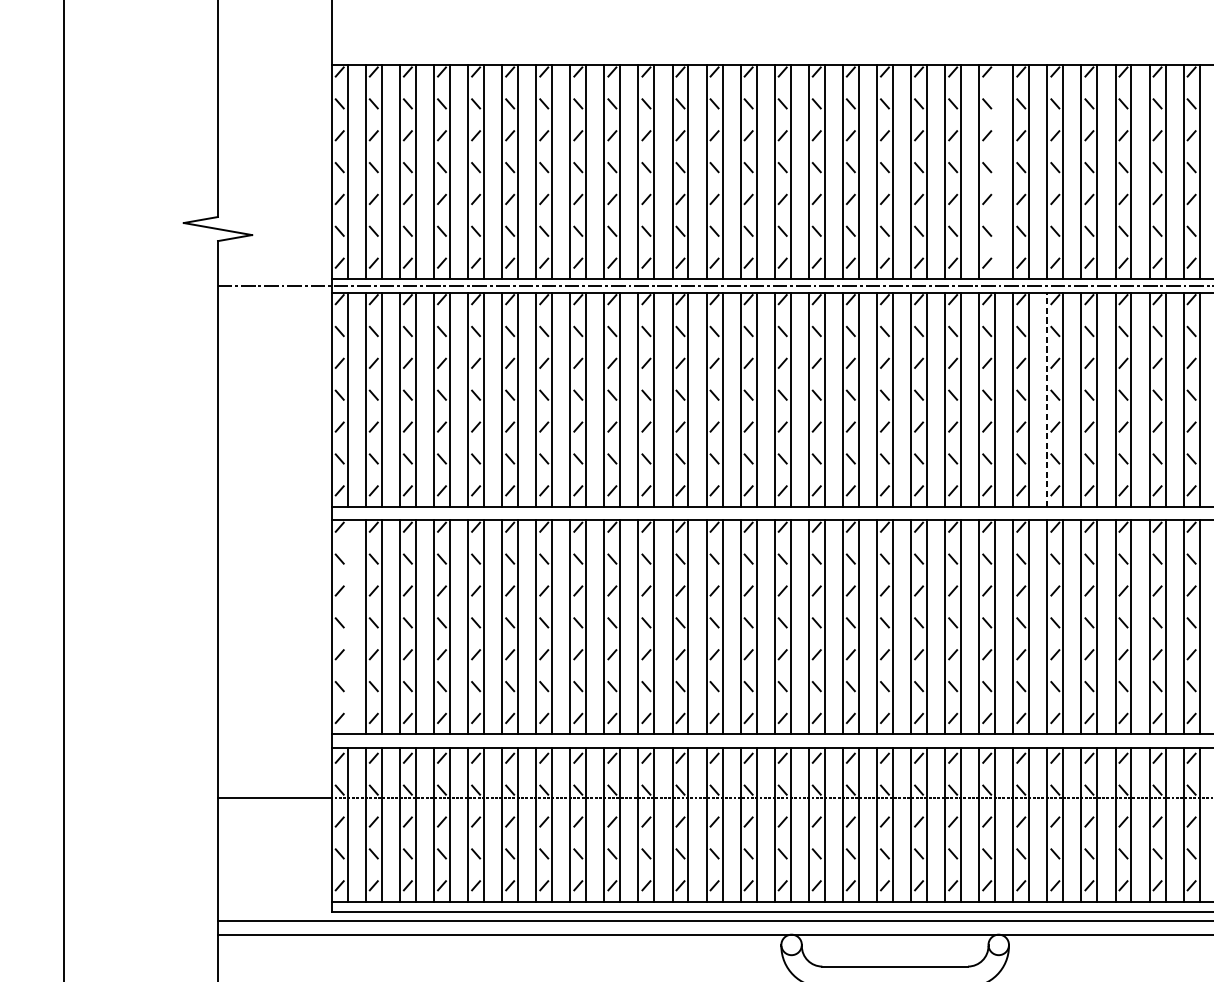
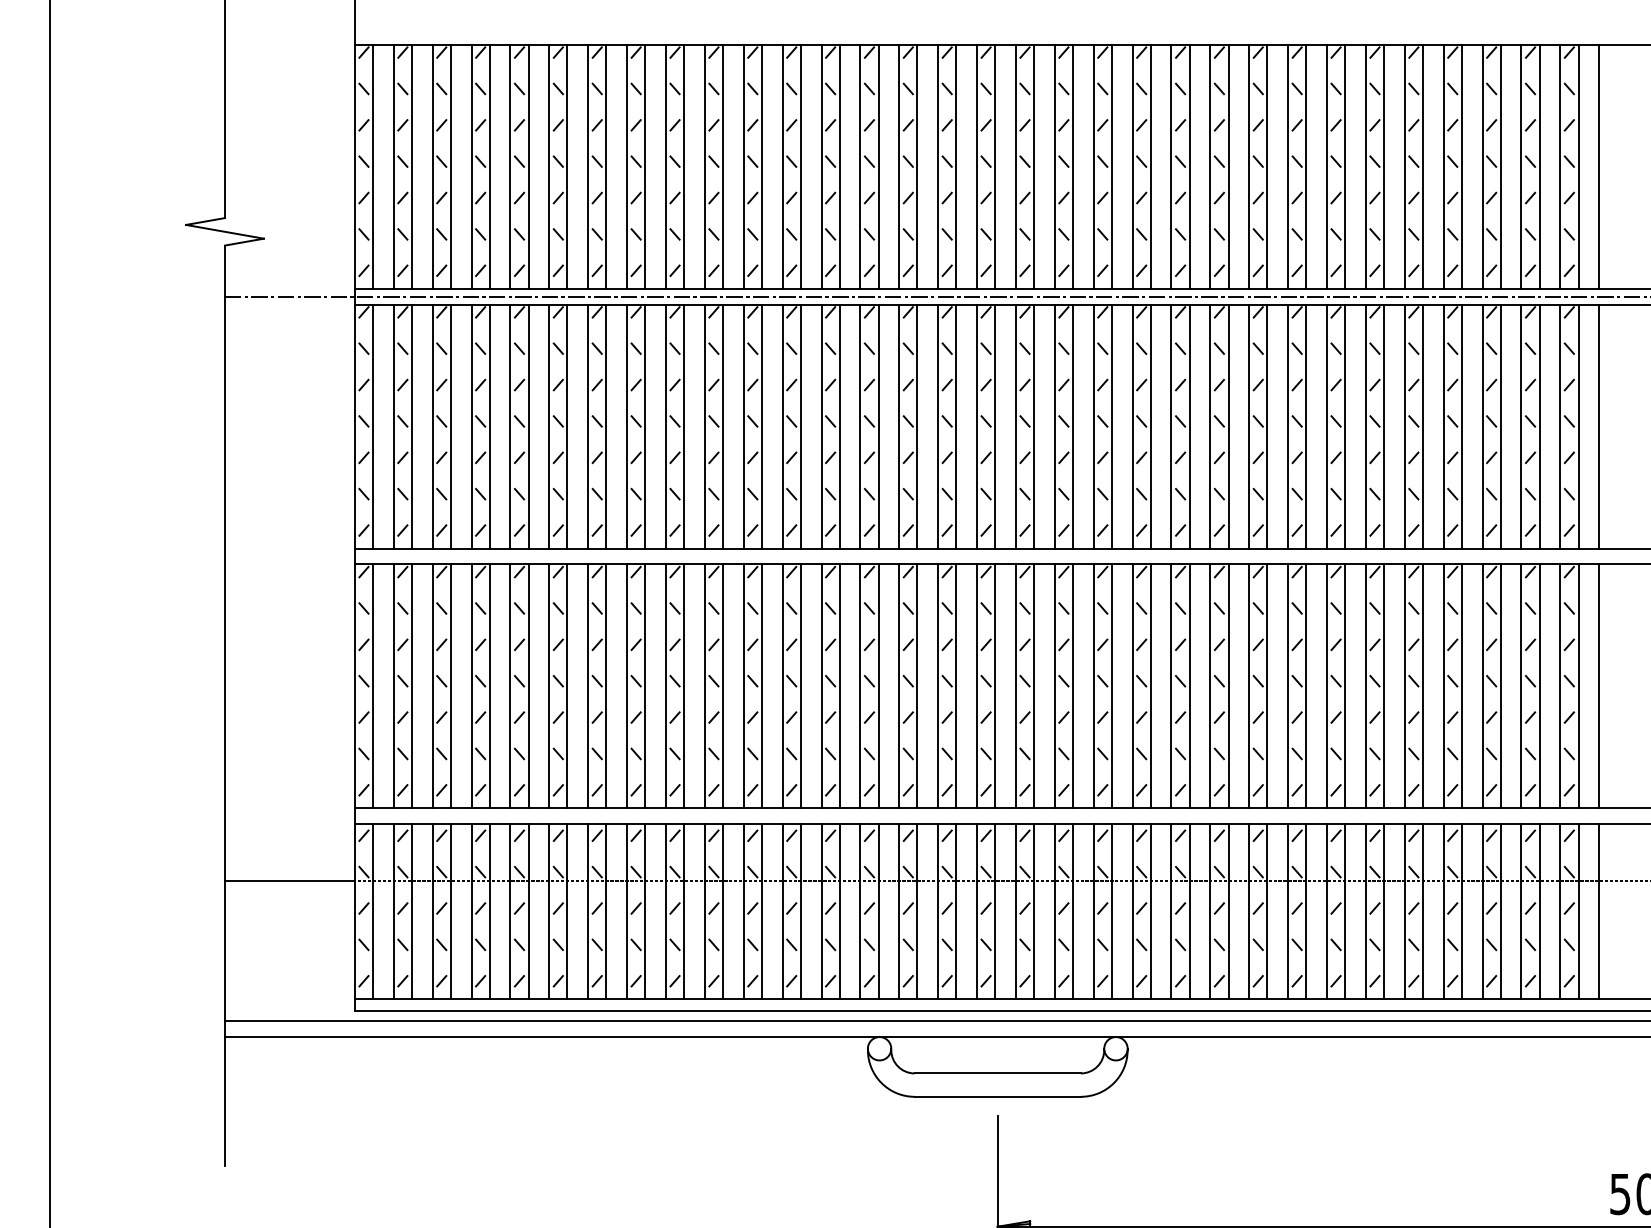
line: (994, 171) -> (1111, 166), added
line: (1047, 399) -> (1171, 426), dashed -> solid
line: (348, 627) -> (373, 686), added

